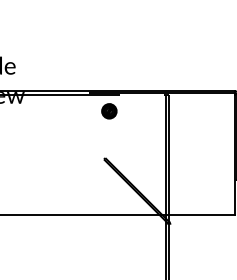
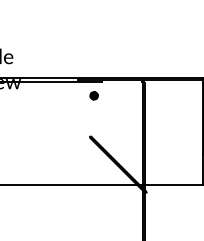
part: (109, 111) -> (94, 95), size x0.6

